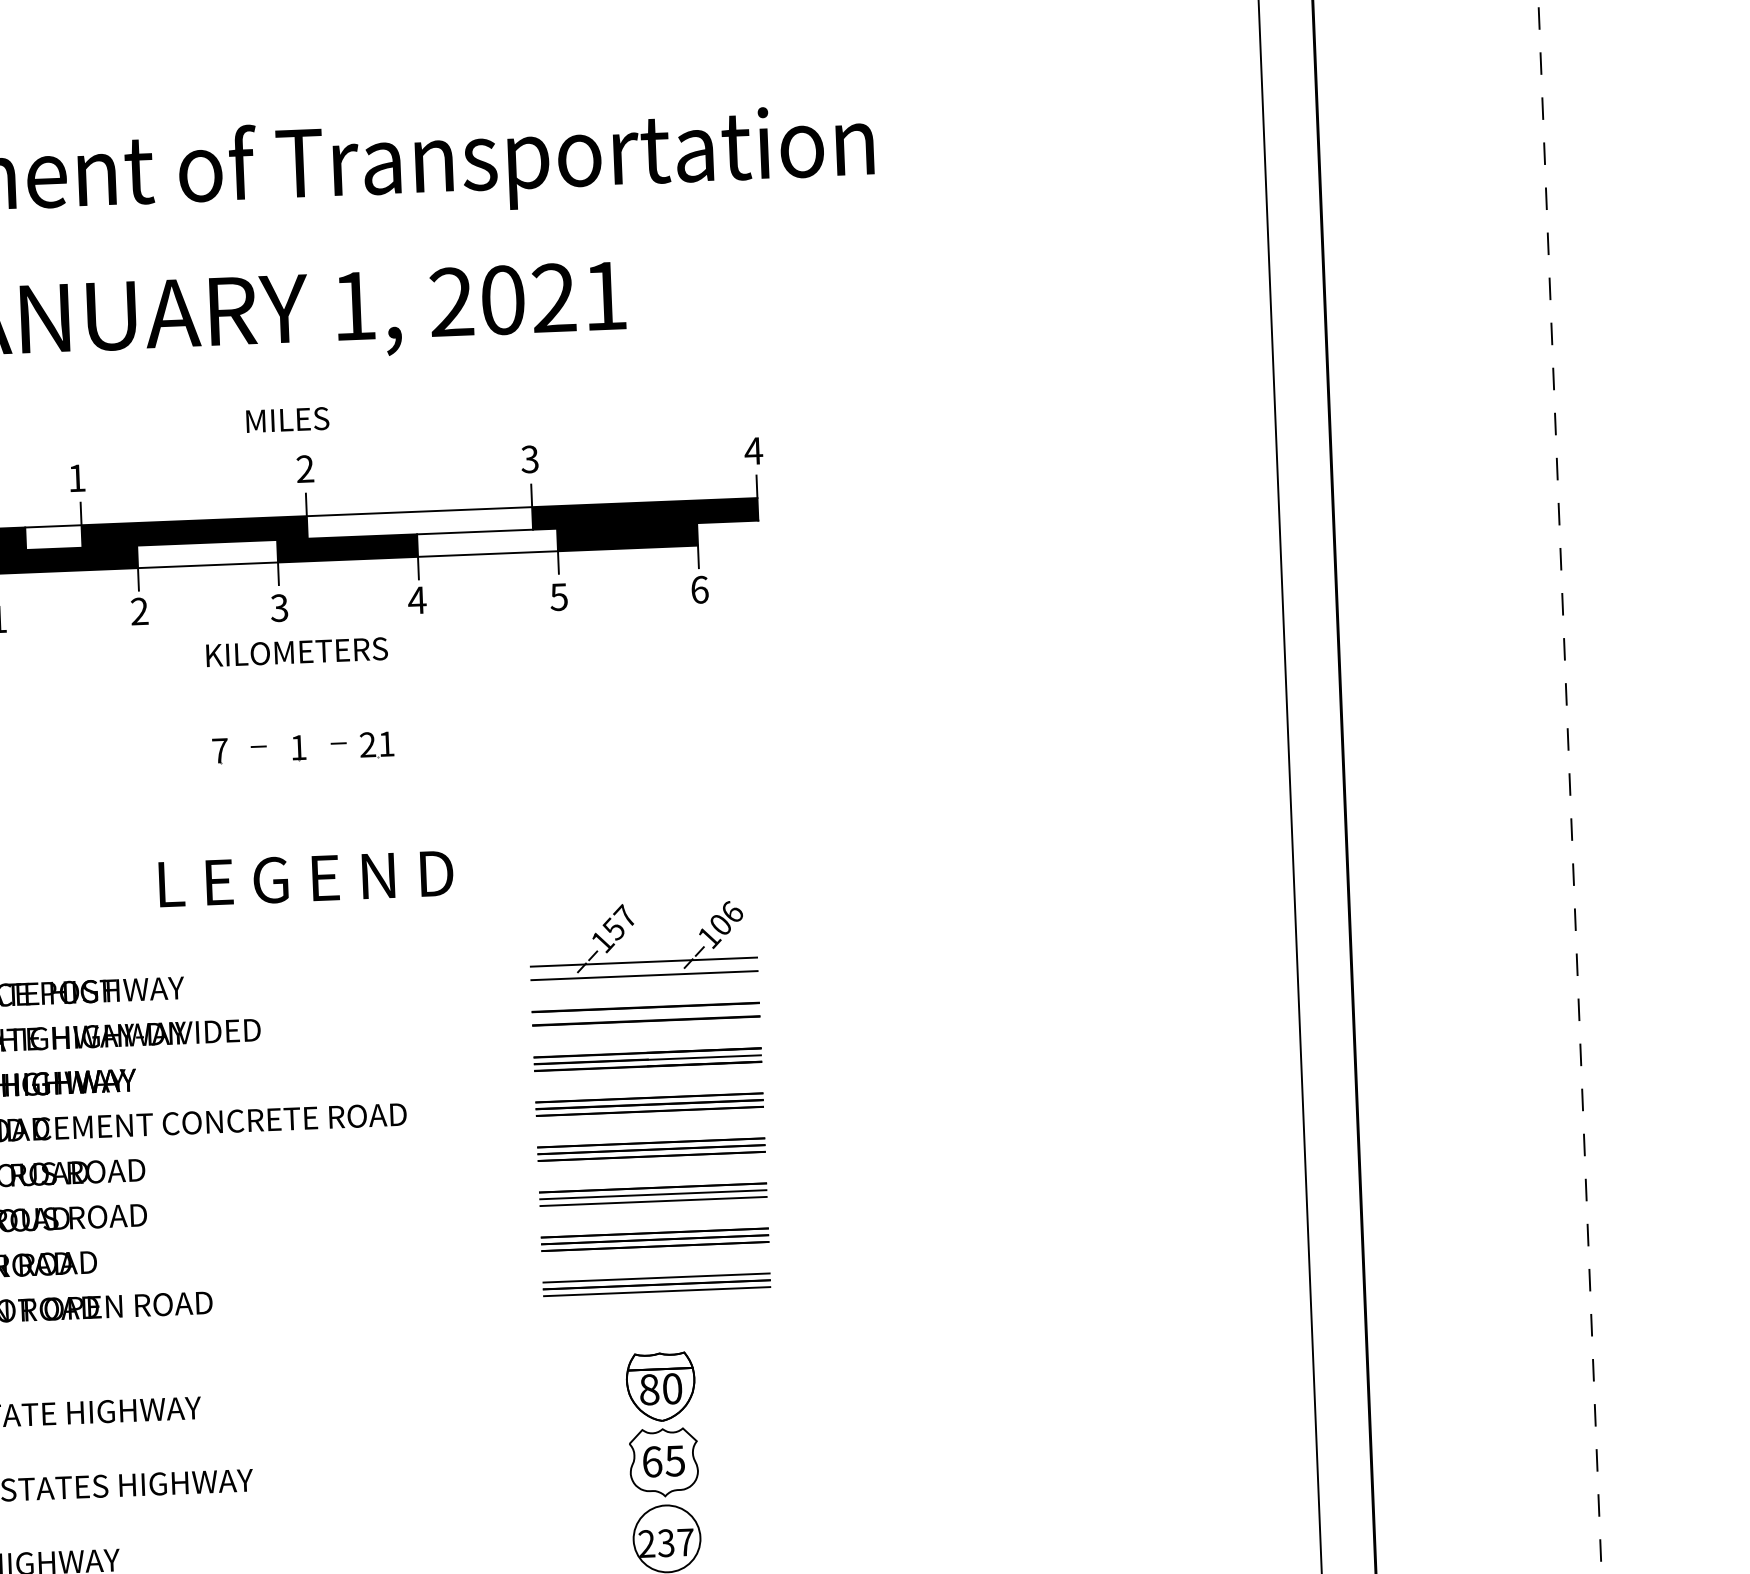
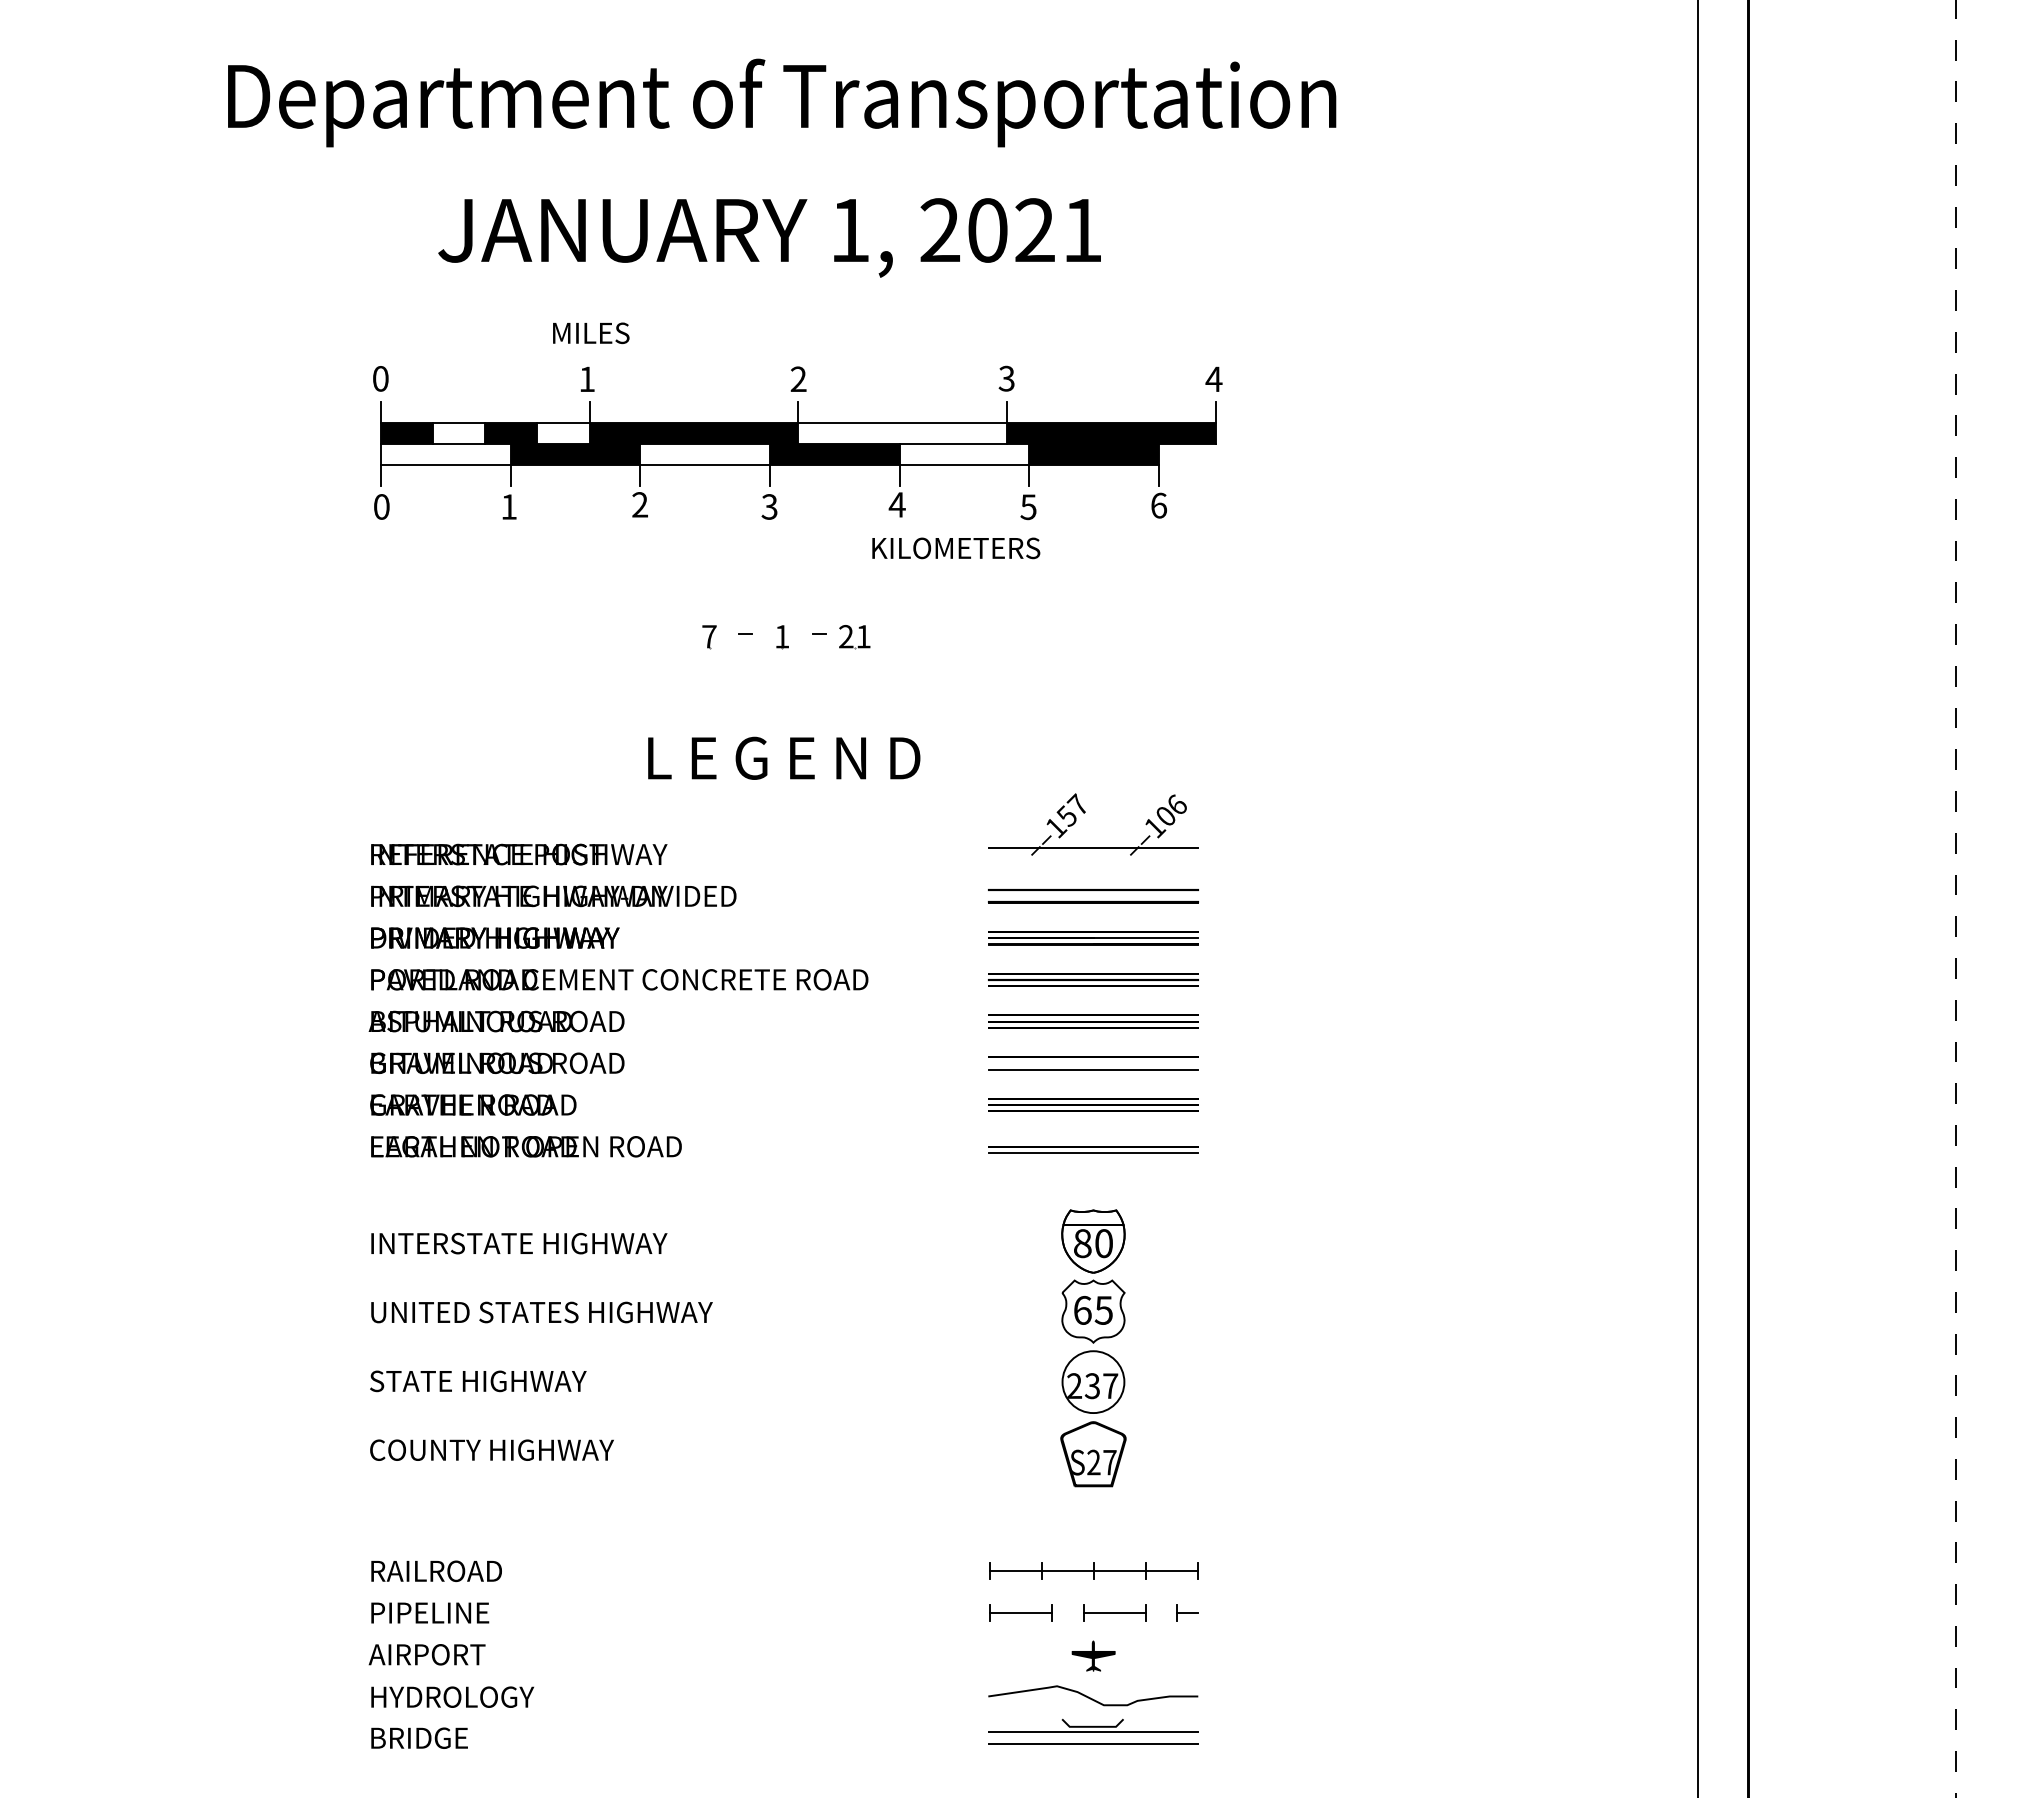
text: (288, 420) -> (591, 333), moved
text: (297, 652) -> (956, 548), moved
line: (644, 975) -> (1093, 860), removed
line: (653, 1194) -> (1093, 1063), removed
line: (656, 1278) -> (1093, 1140), removed

